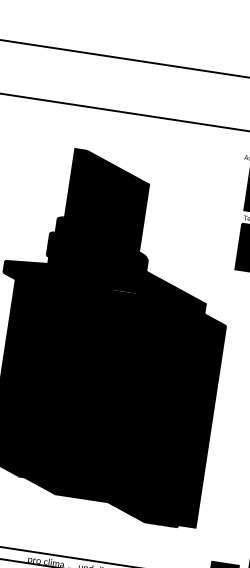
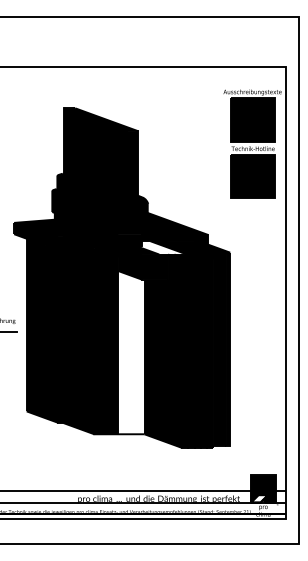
fill: (155, 309) -> (161, 247), removed
fill: (107, 414) -> (131, 352), removed

